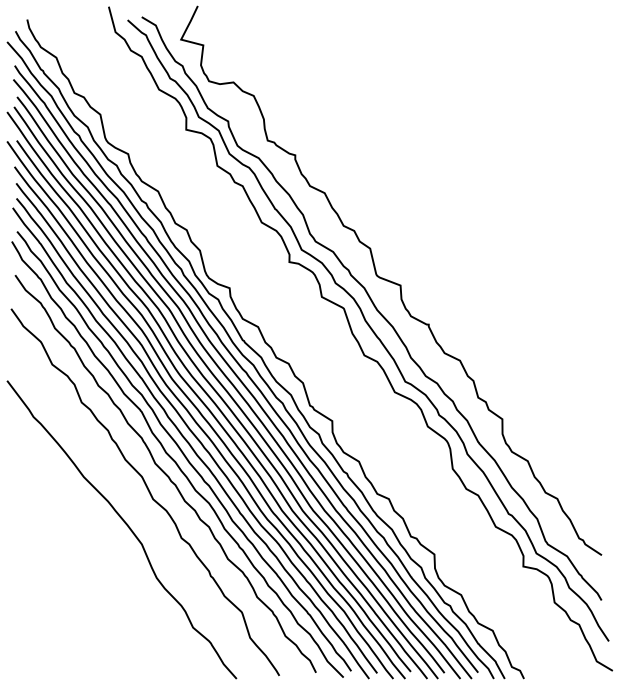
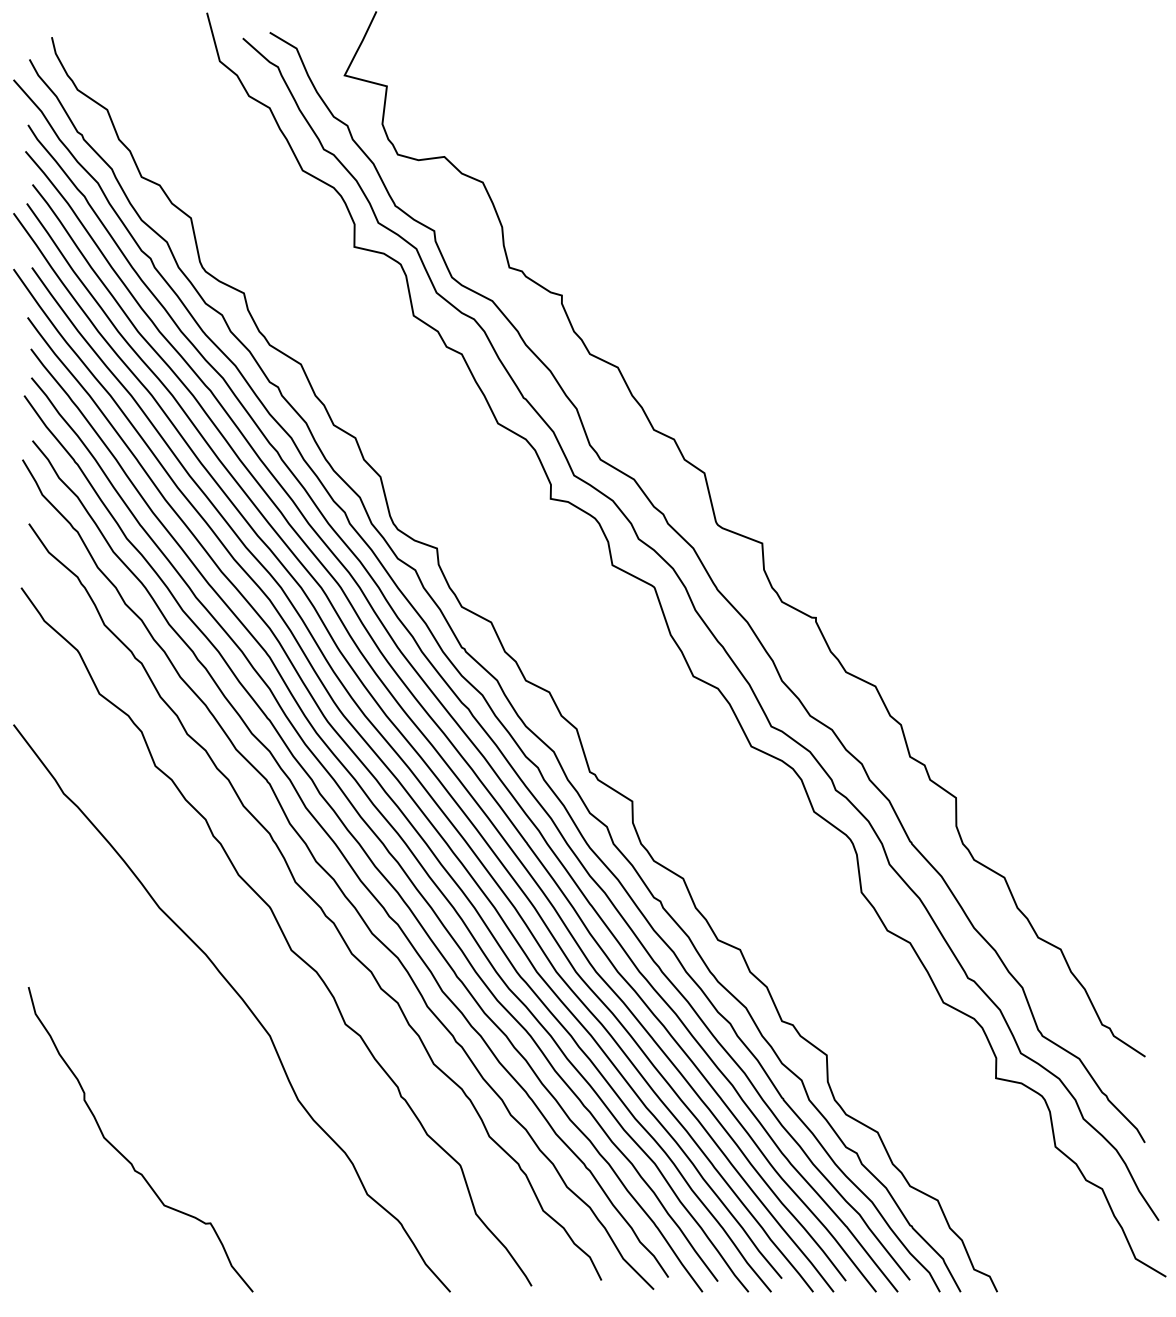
curve: (65, 606) -> (124, 1154), added

